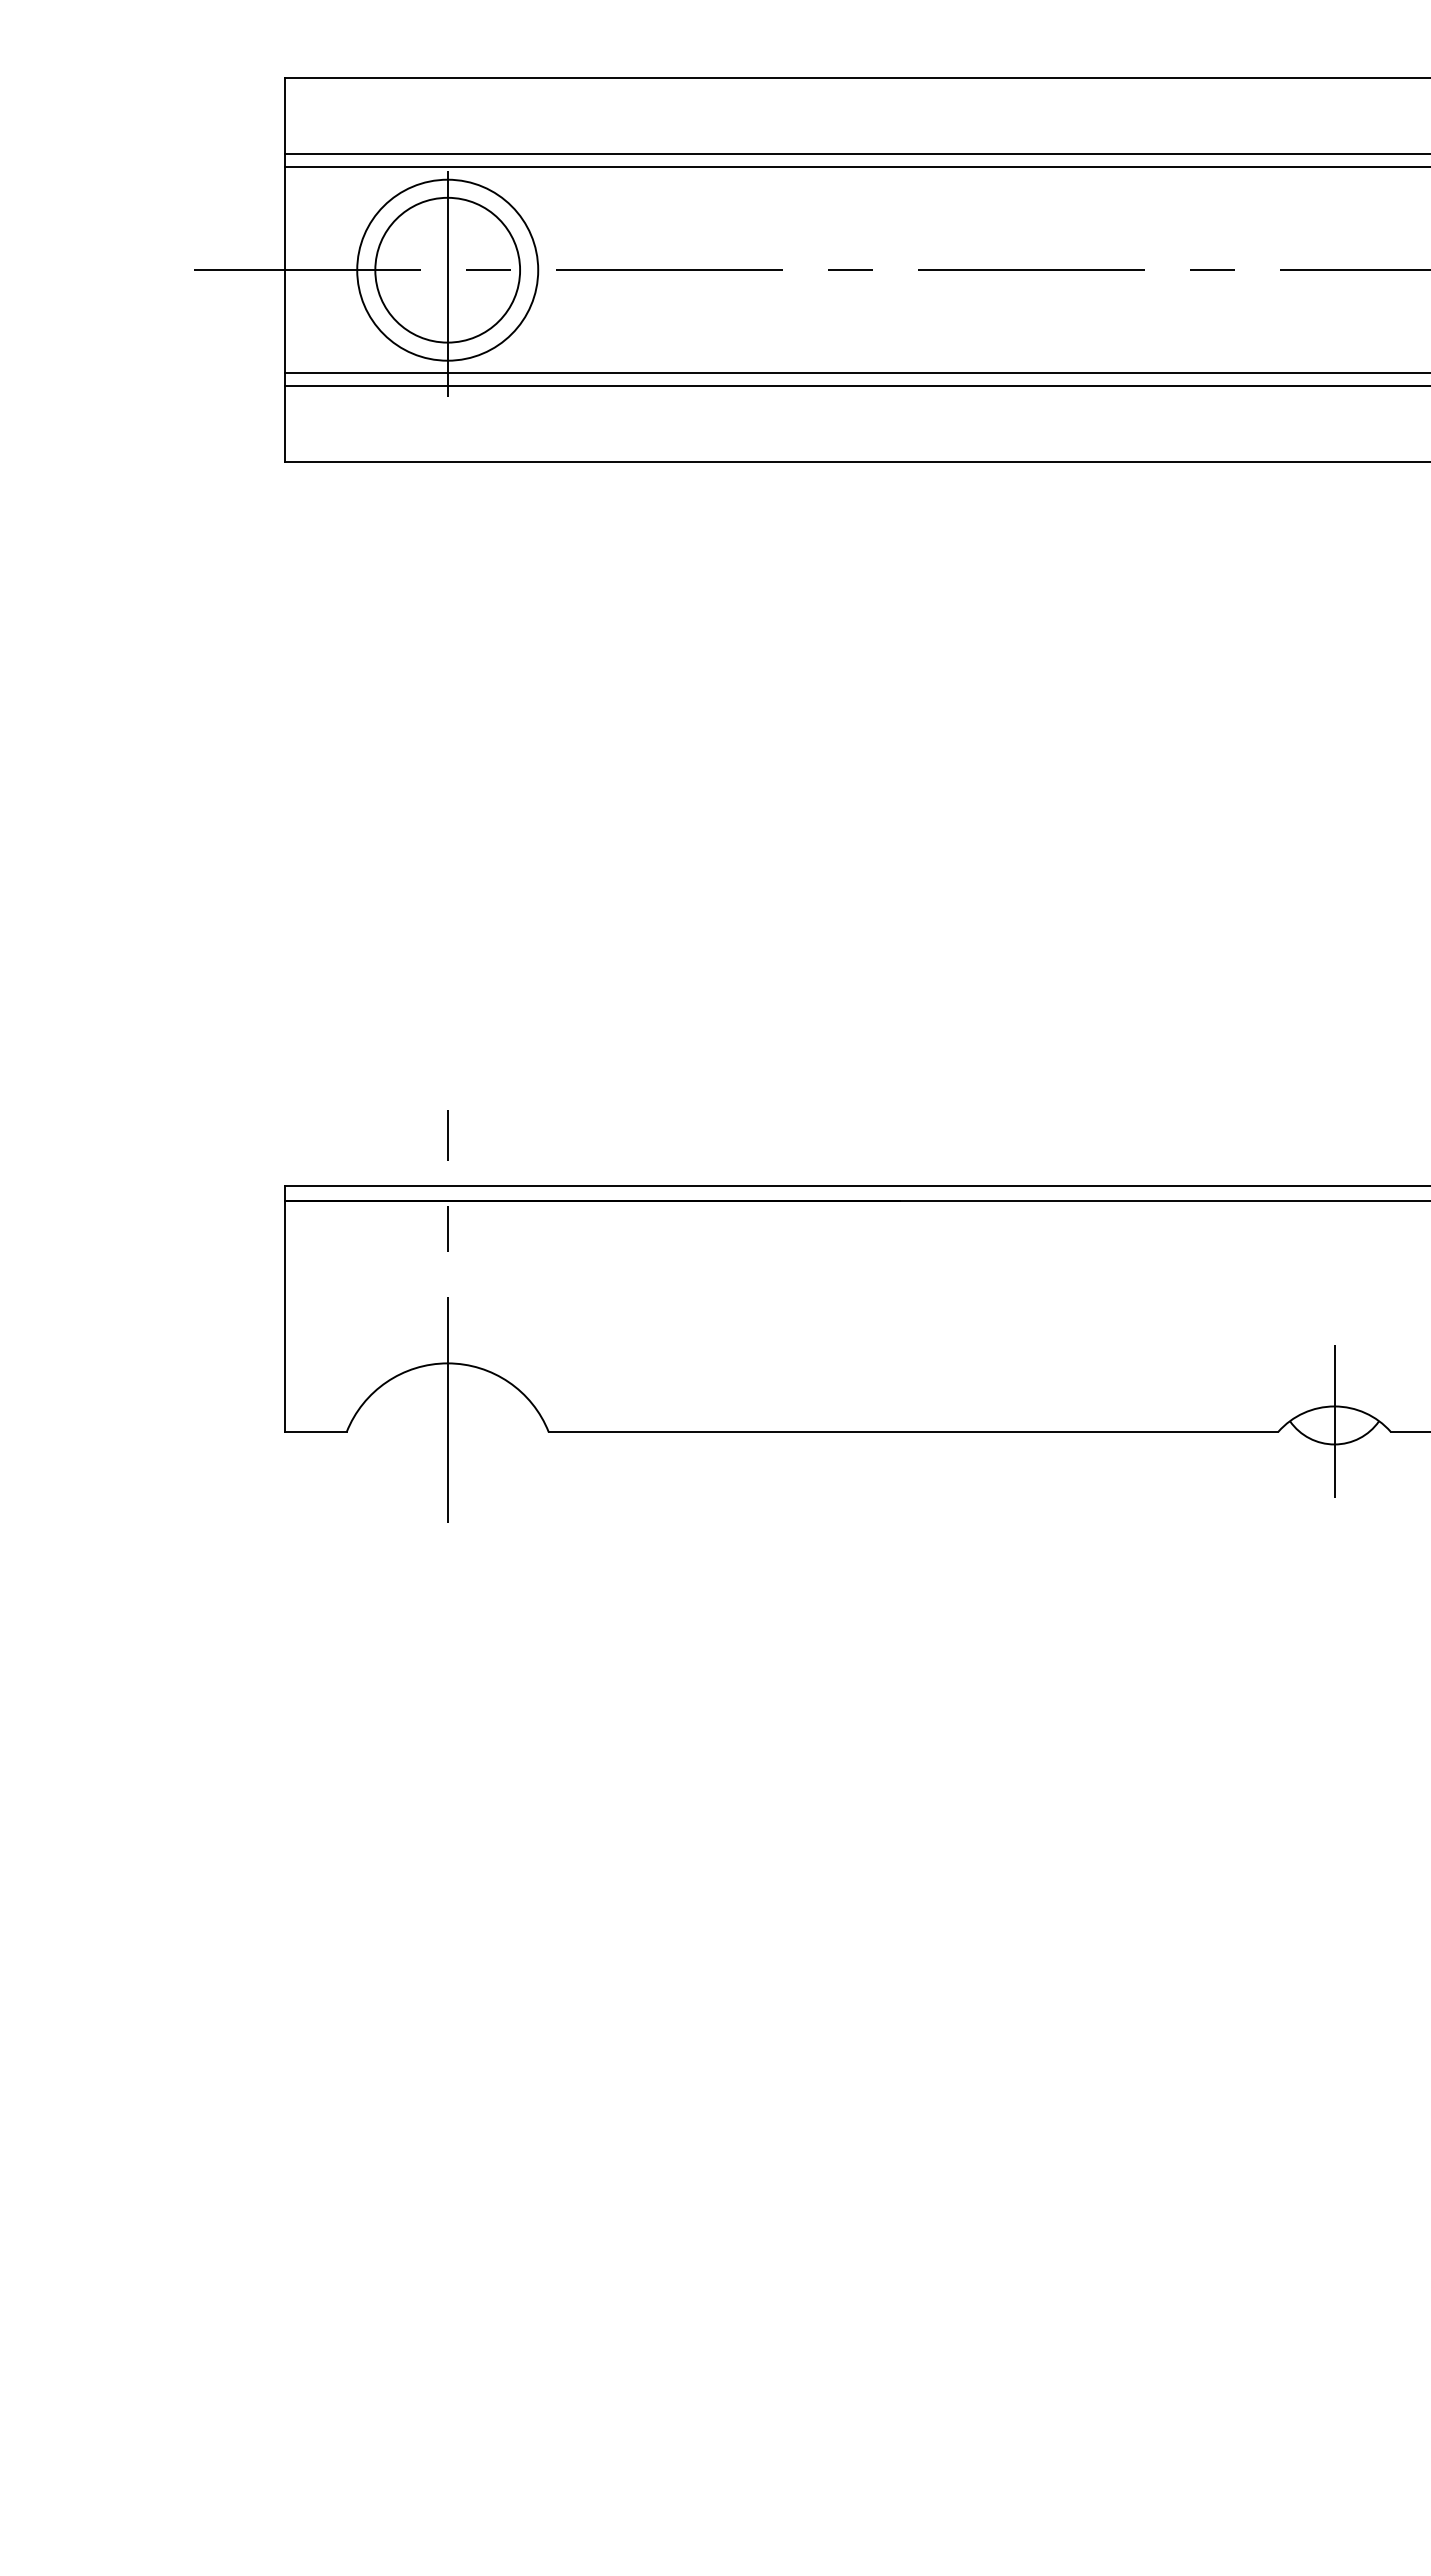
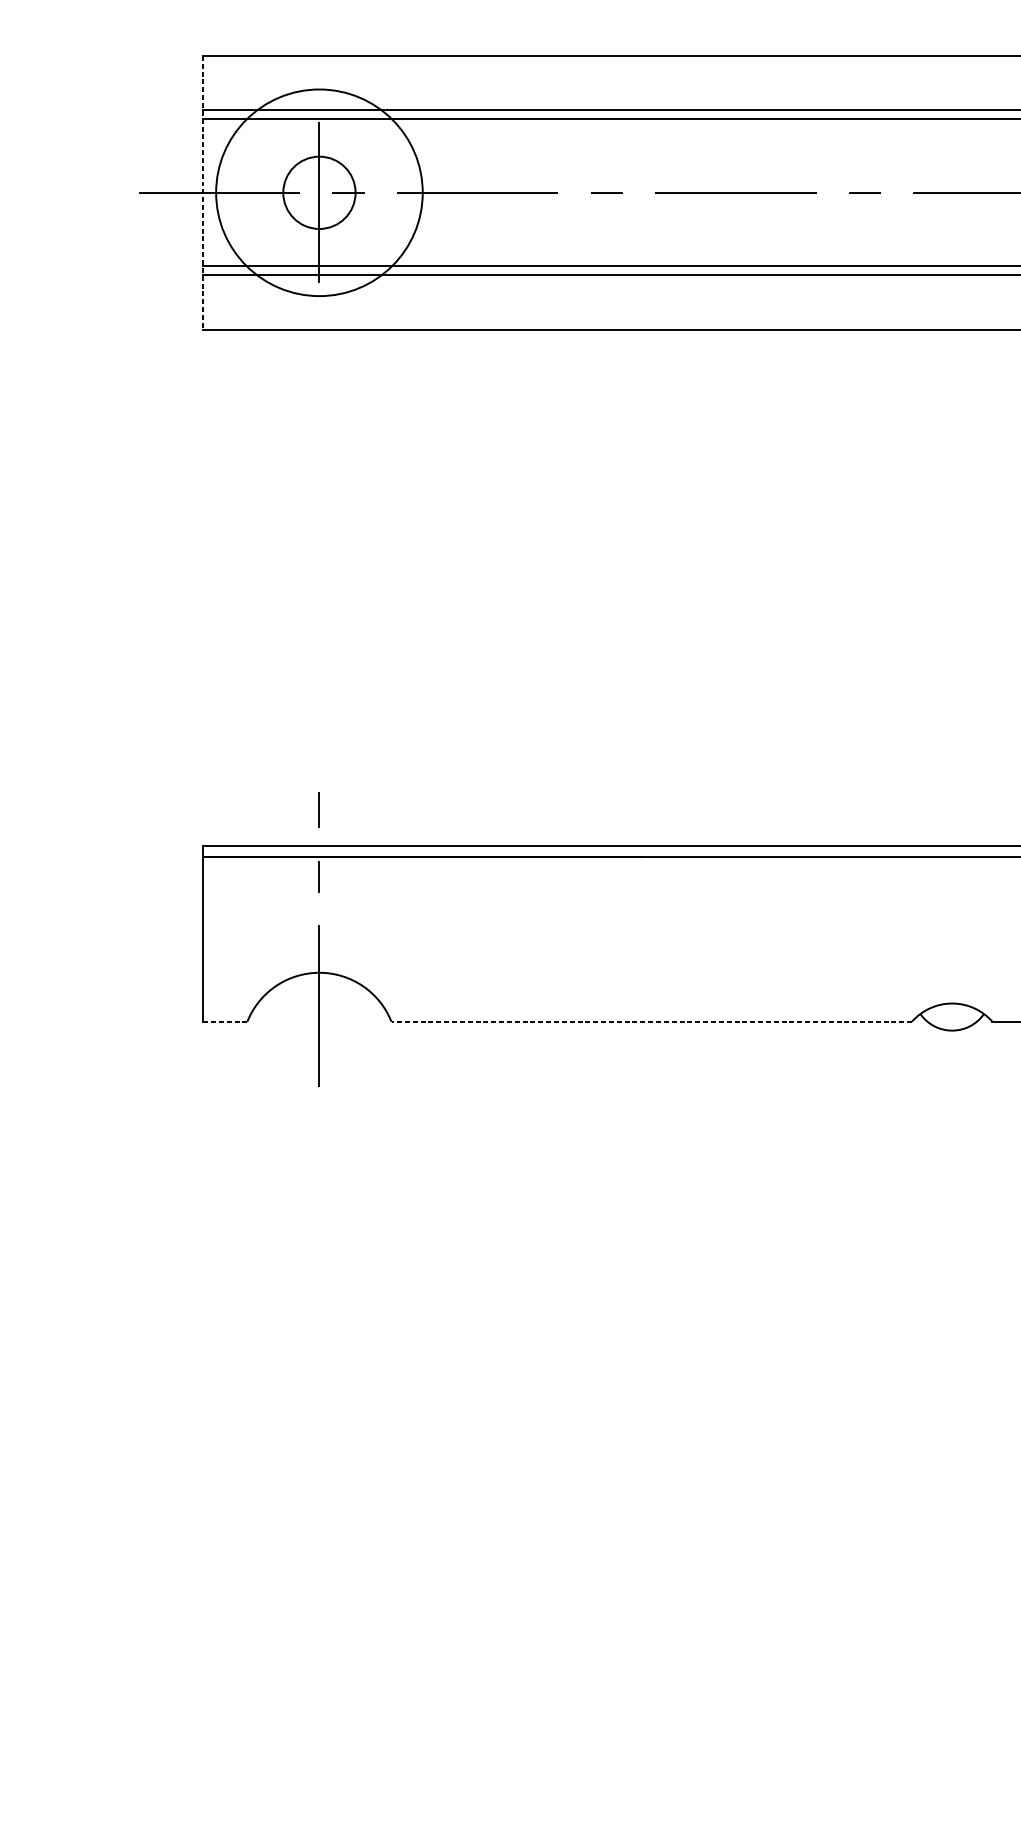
circle: (447, 269) -> (319, 192), size x0.7
circle: (447, 269) -> (319, 192), size x1.6
line: (284, 270) -> (202, 193), solid -> dashed
line: (1334, 1421) -> (952, 1014), removed
line: (315, 1432) -> (225, 1022), solid -> dashed
line: (913, 1432) -> (651, 1022), solid -> dashed

